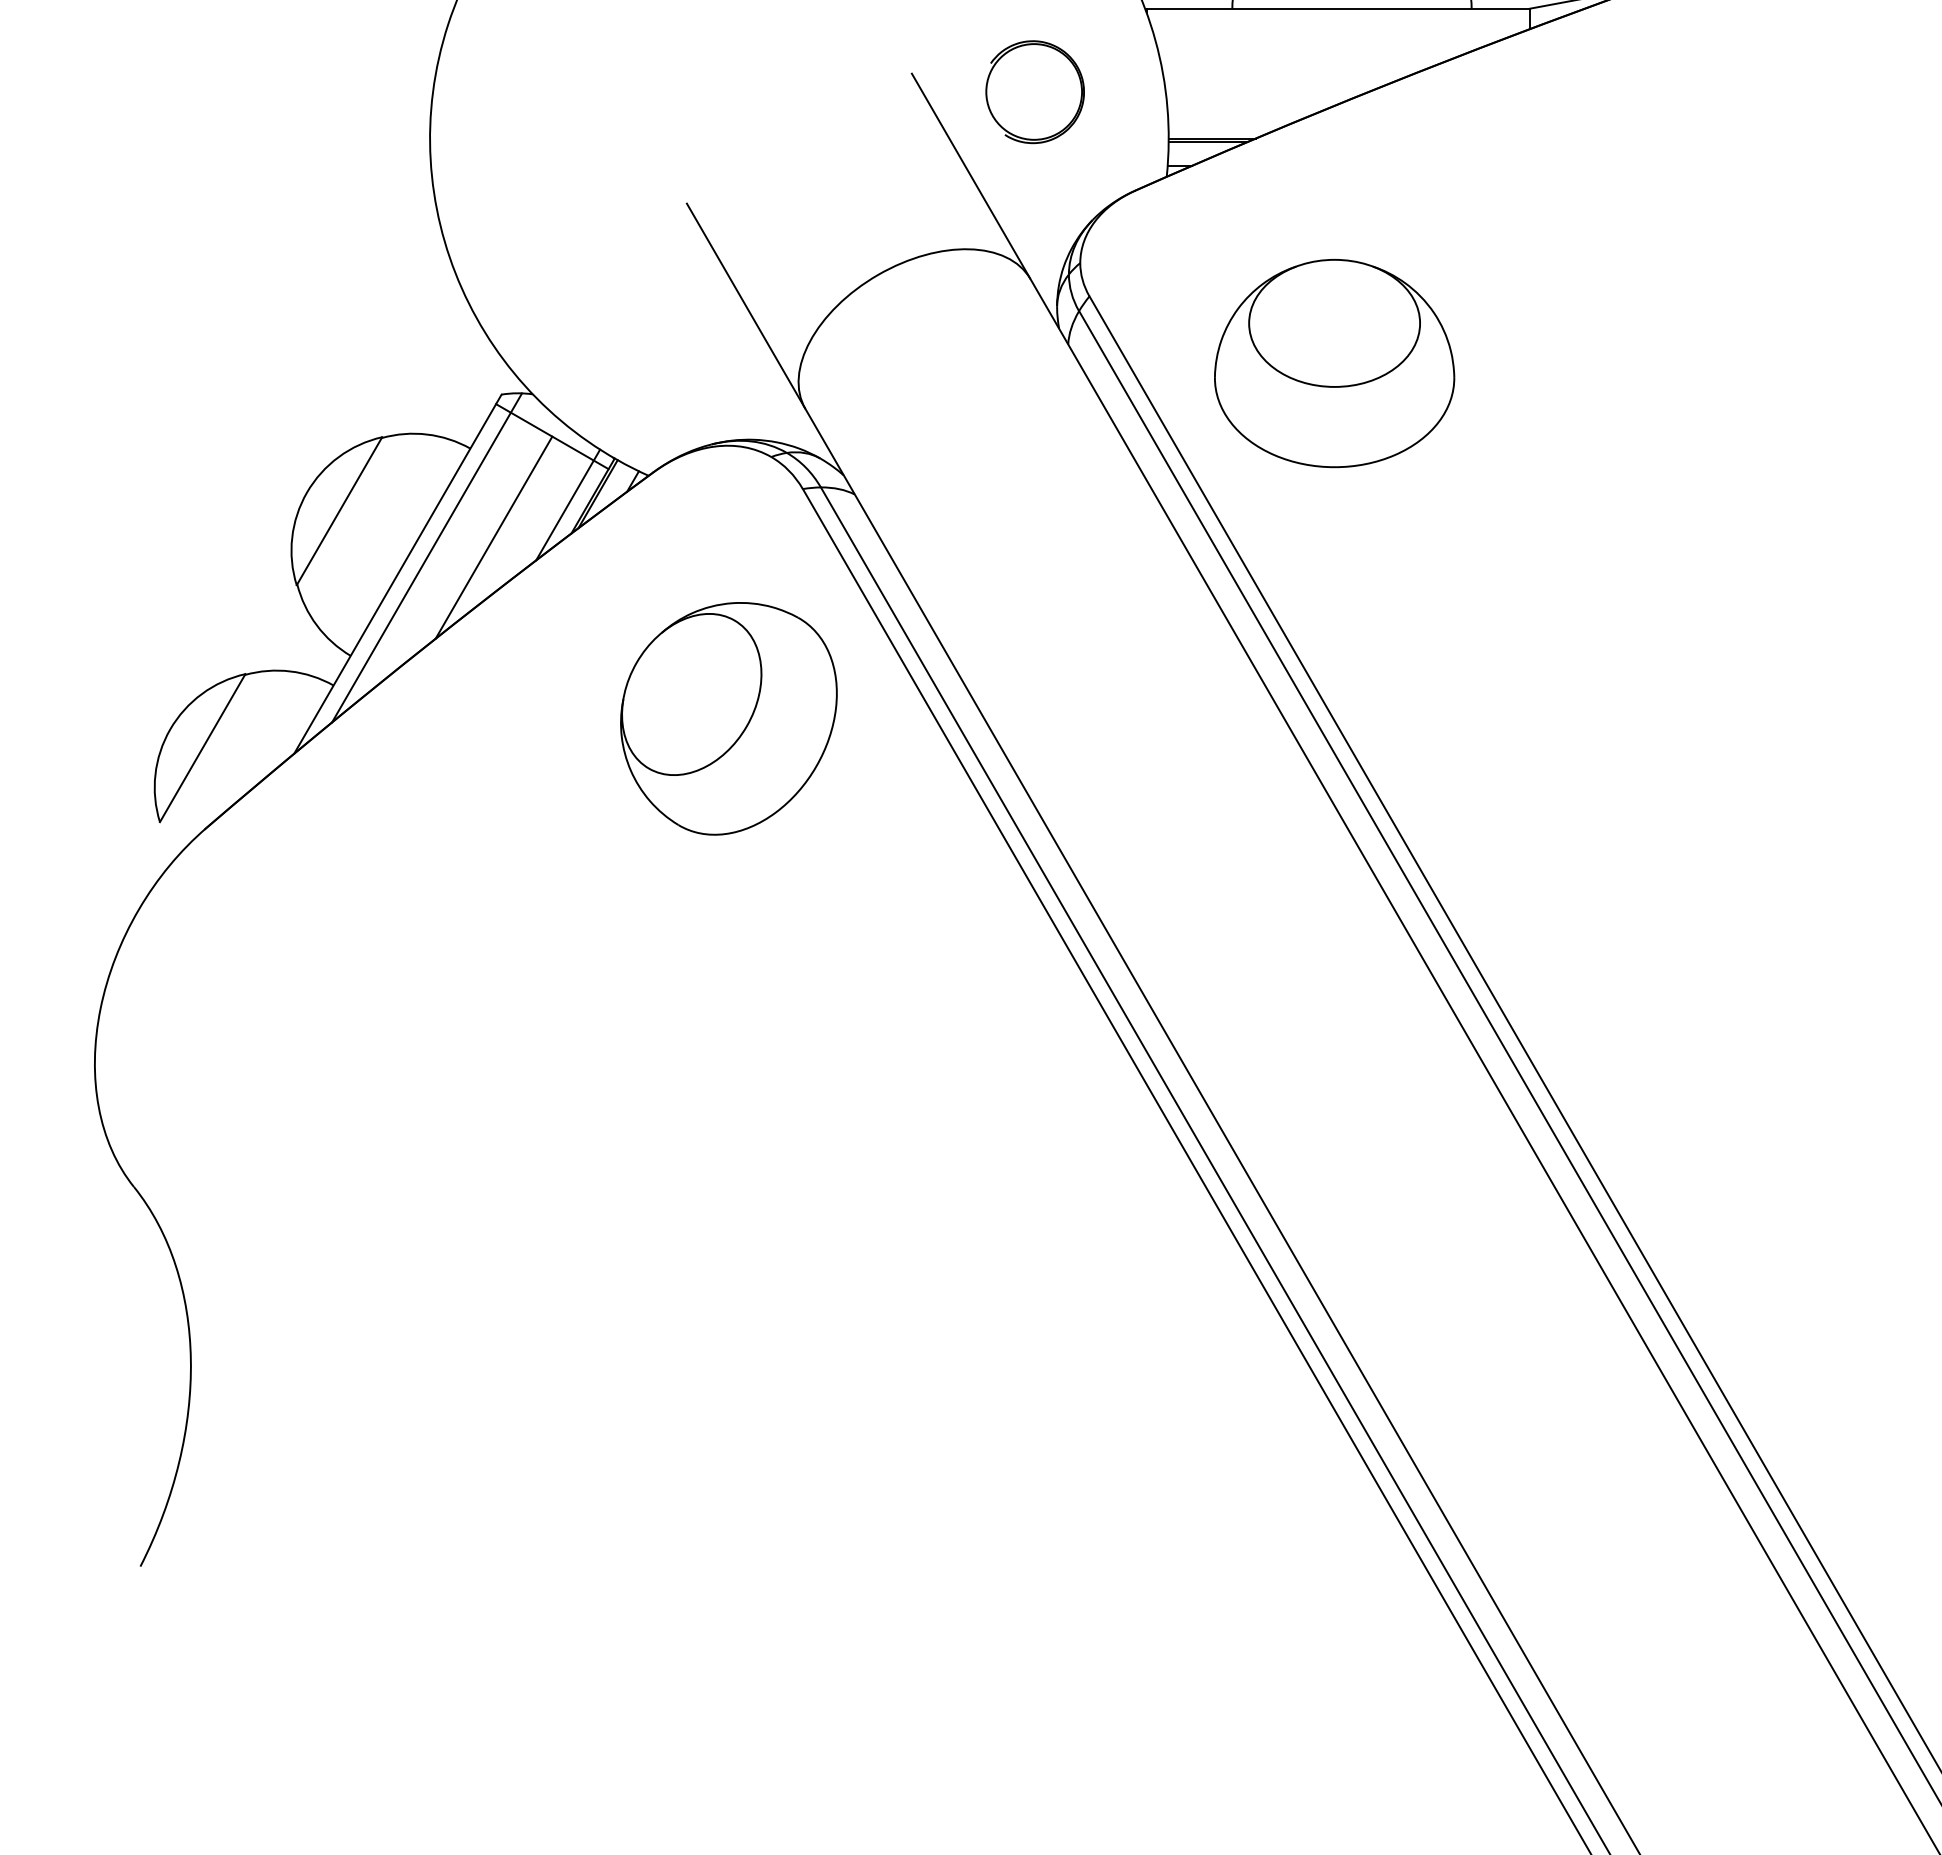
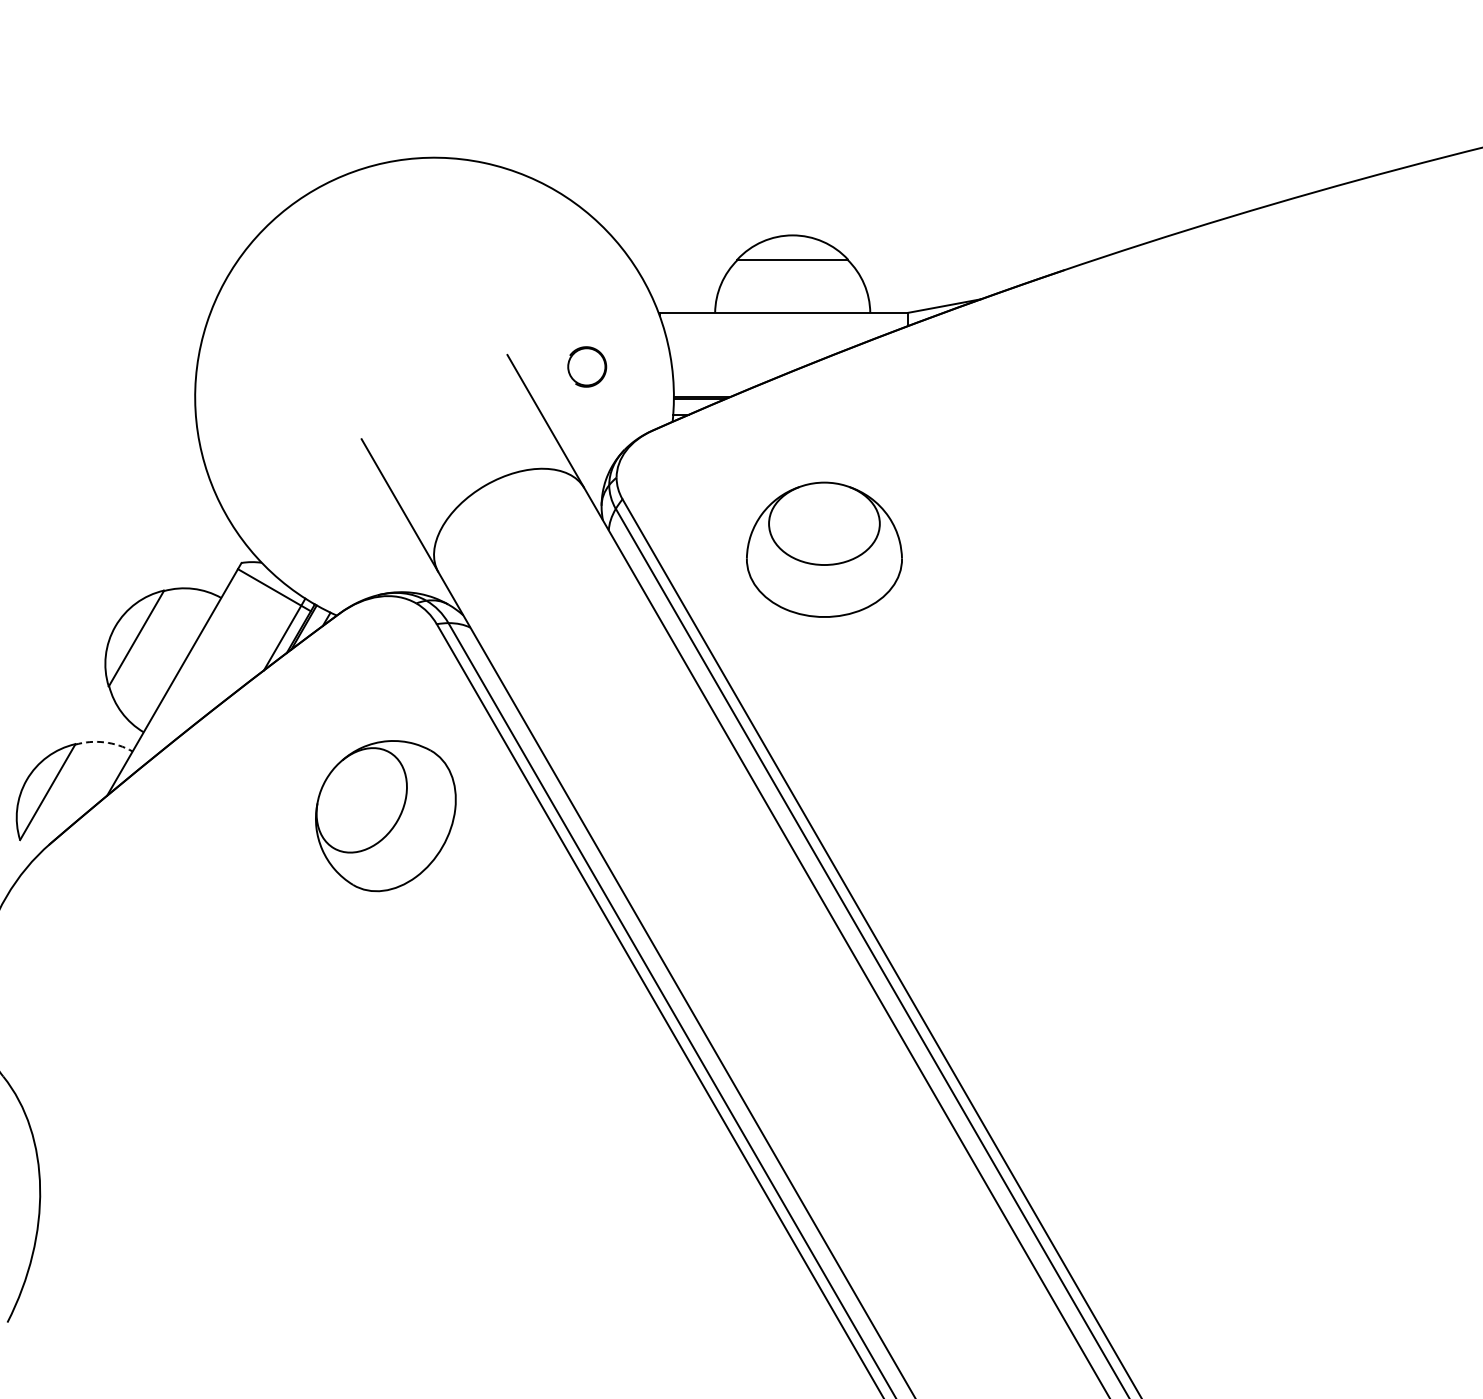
part: (1033, 91) -> (586, 366), size x0.6
part: (1334, 363) -> (824, 549), moved
line: (493, 537) -> (236, 655), removed
line: (425, 557) -> (192, 668), removed
arc: (290, 671) -> (104, 742), solid -> dashed
part: (728, 719) -> (385, 816), moved

